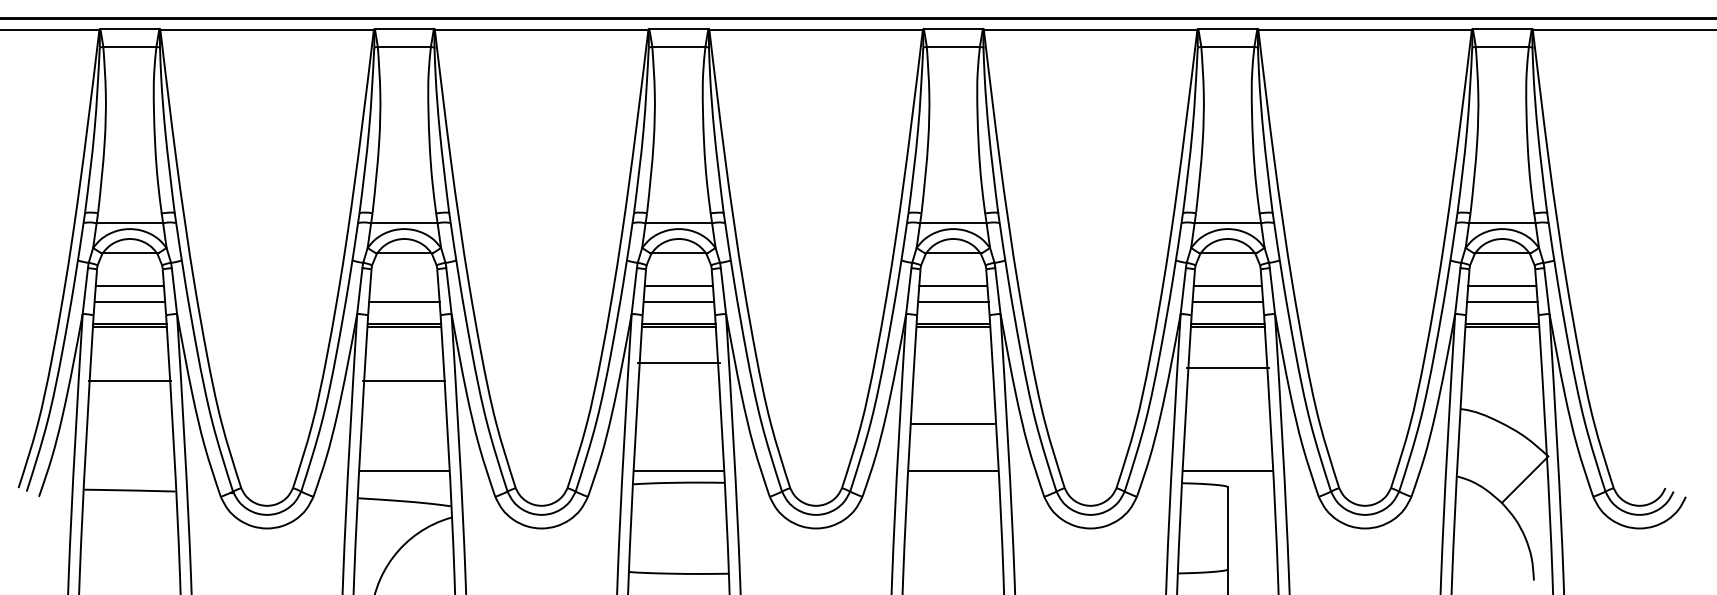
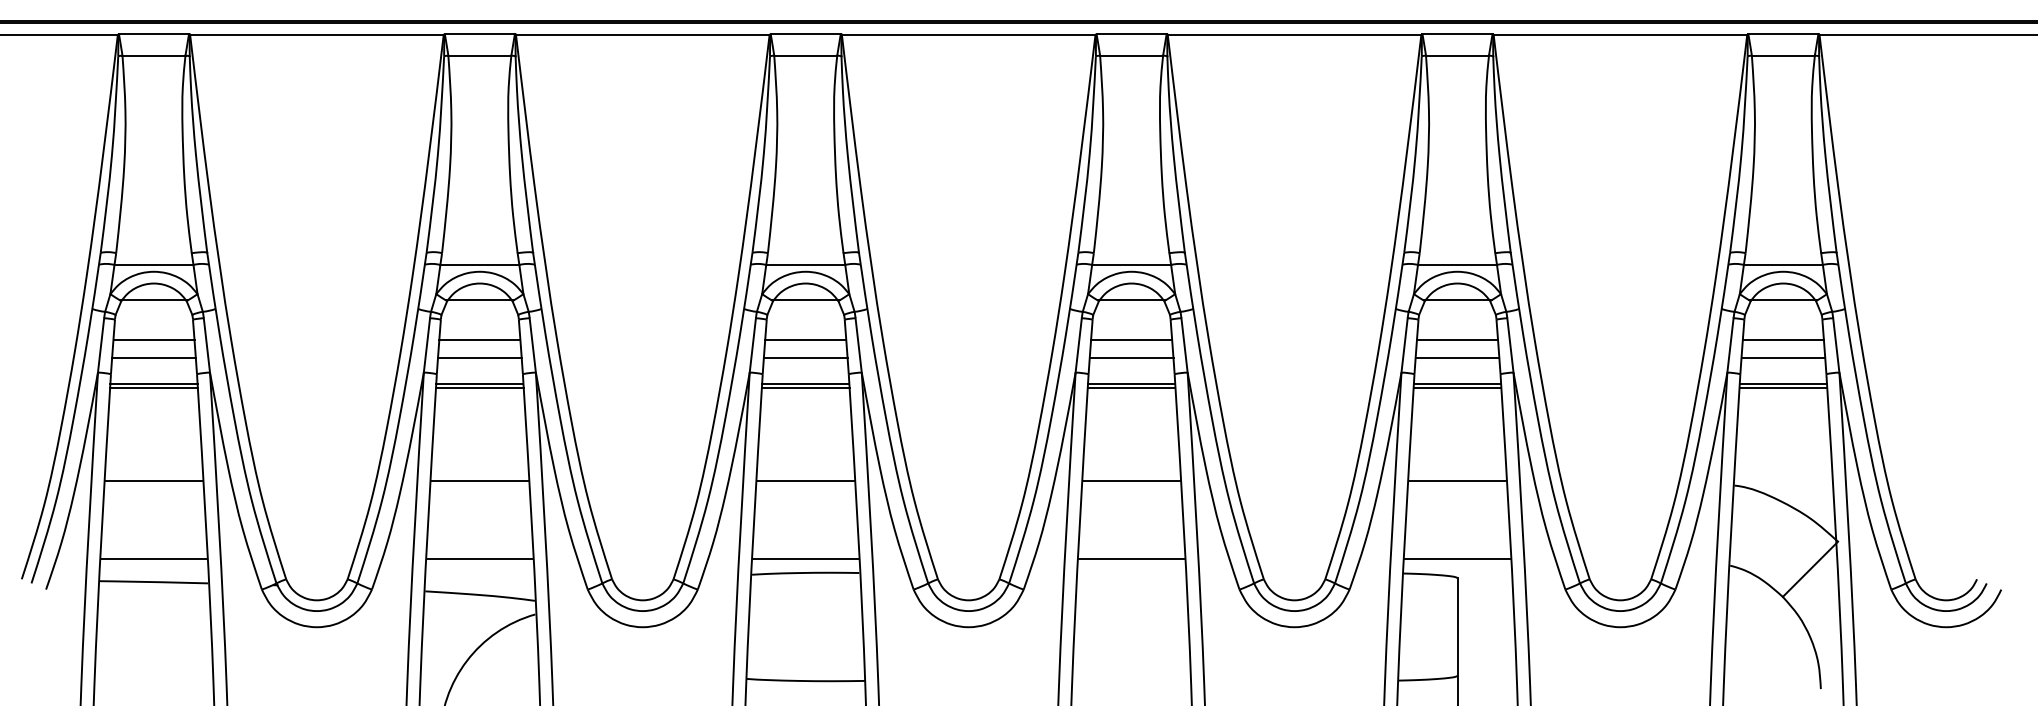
line: (404, 286) -> (480, 339), added
line: (678, 363) -> (805, 481), moved
line: (1227, 368) -> (1457, 481), moved
line: (129, 381) -> (153, 481), moved
line: (404, 381) -> (480, 481), moved
line: (953, 424) -> (1131, 481), moved
line: (129, 470) -> (153, 558), added

